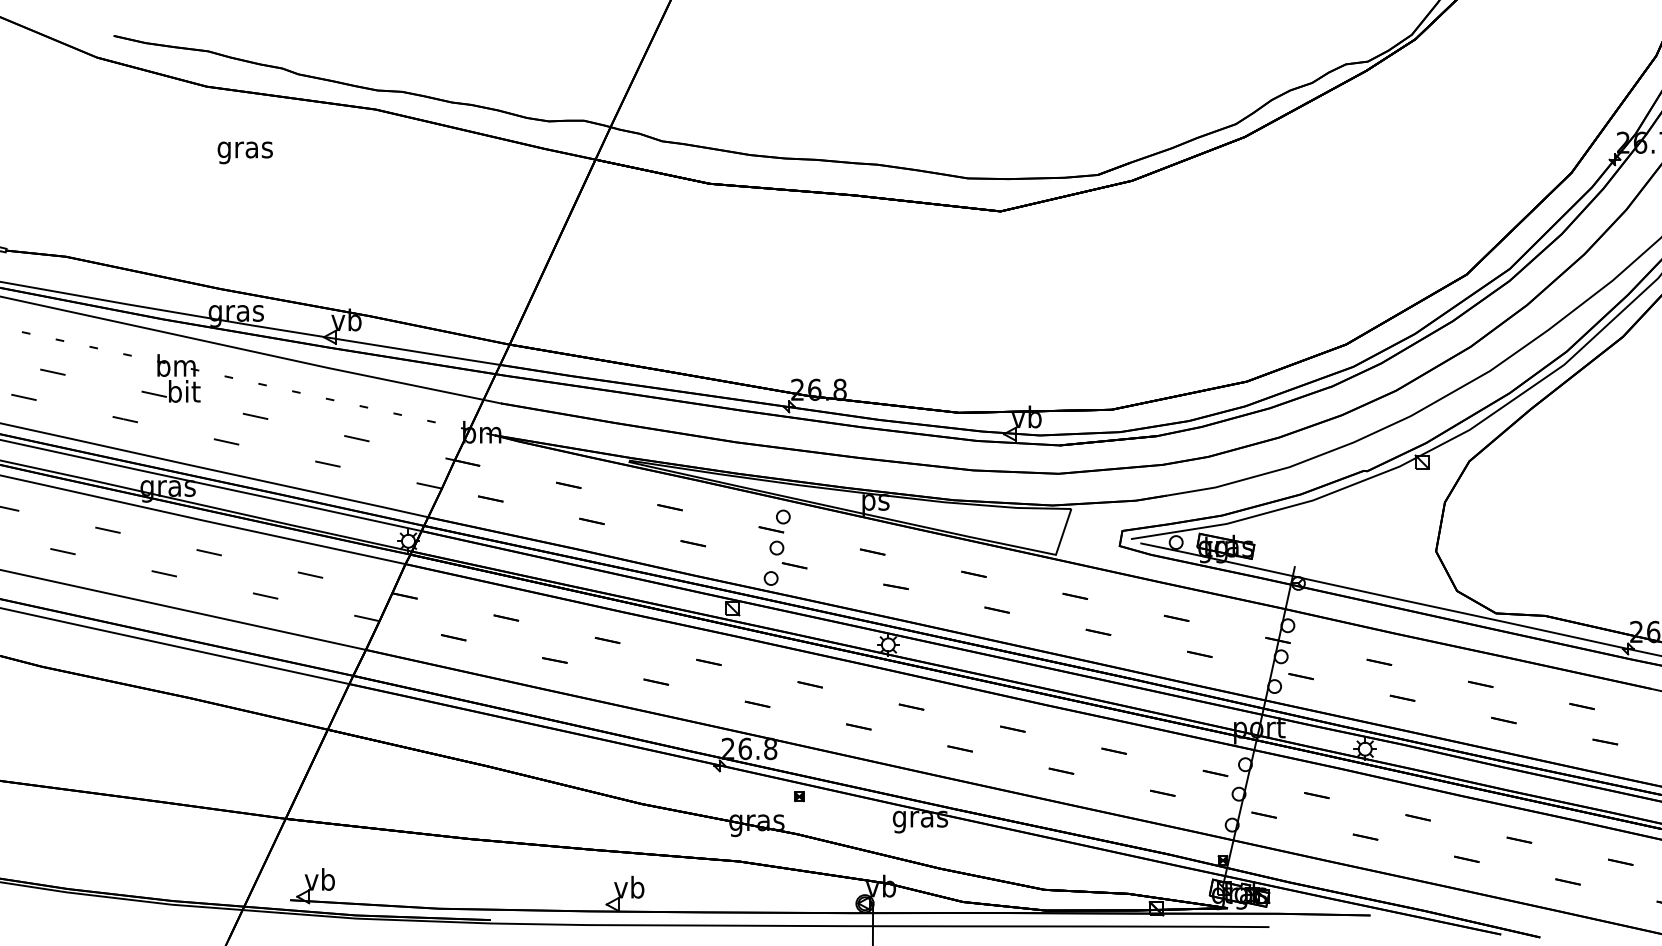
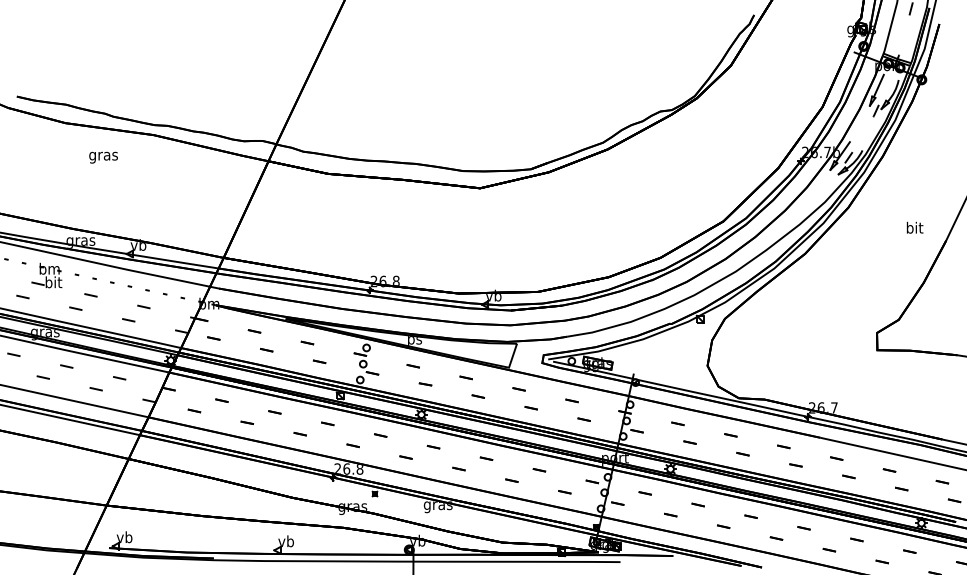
text: (245, 152) -> (103, 157), moved

